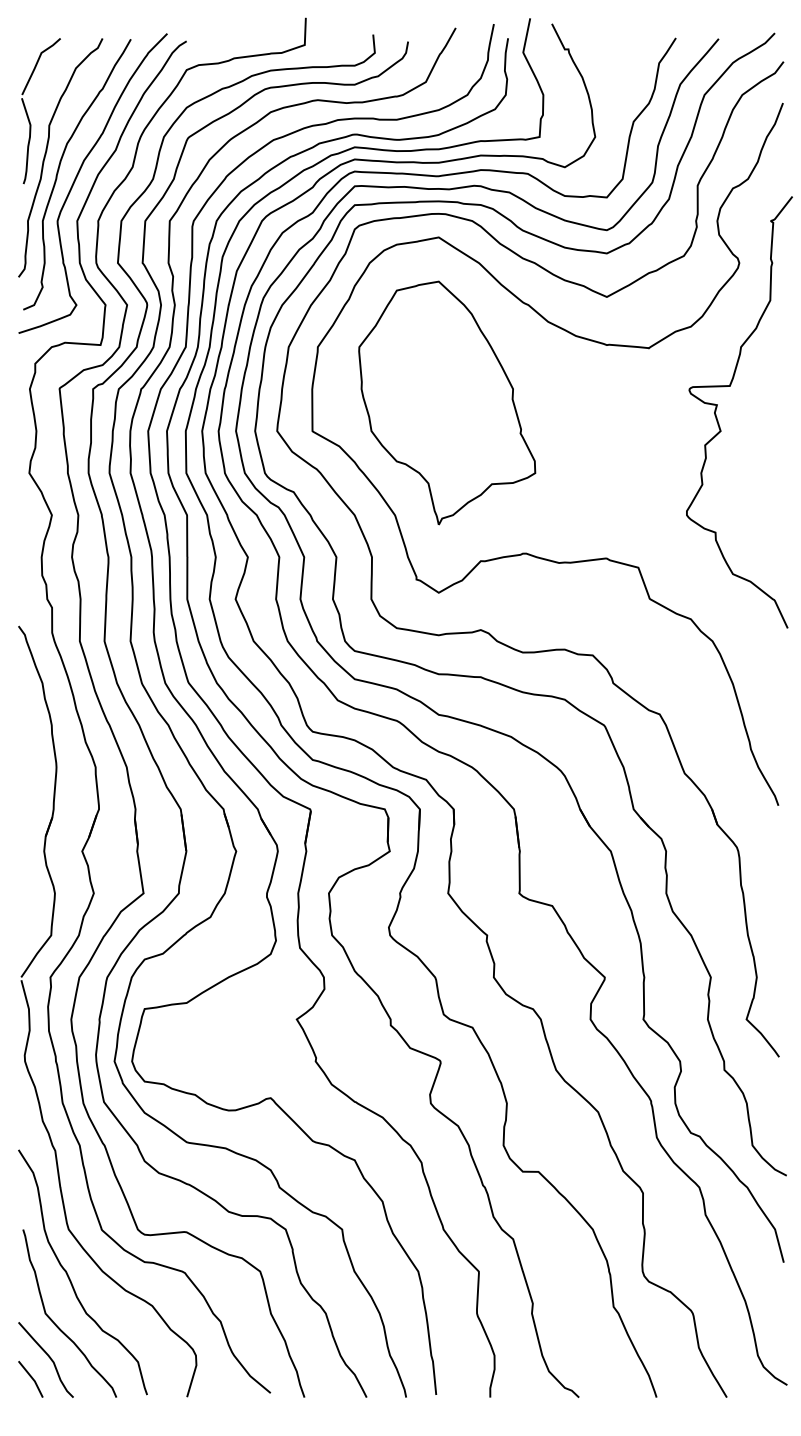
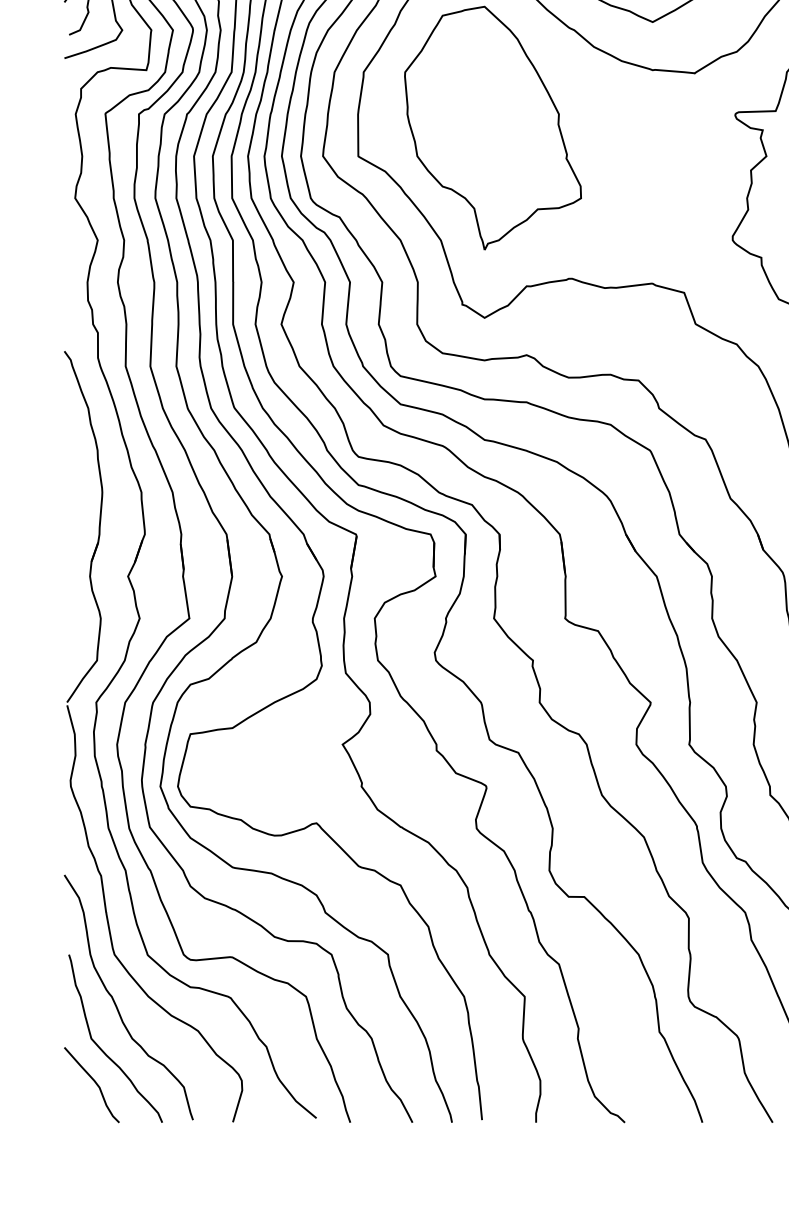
line: (31, 1378) -> (77, 1103), removed

